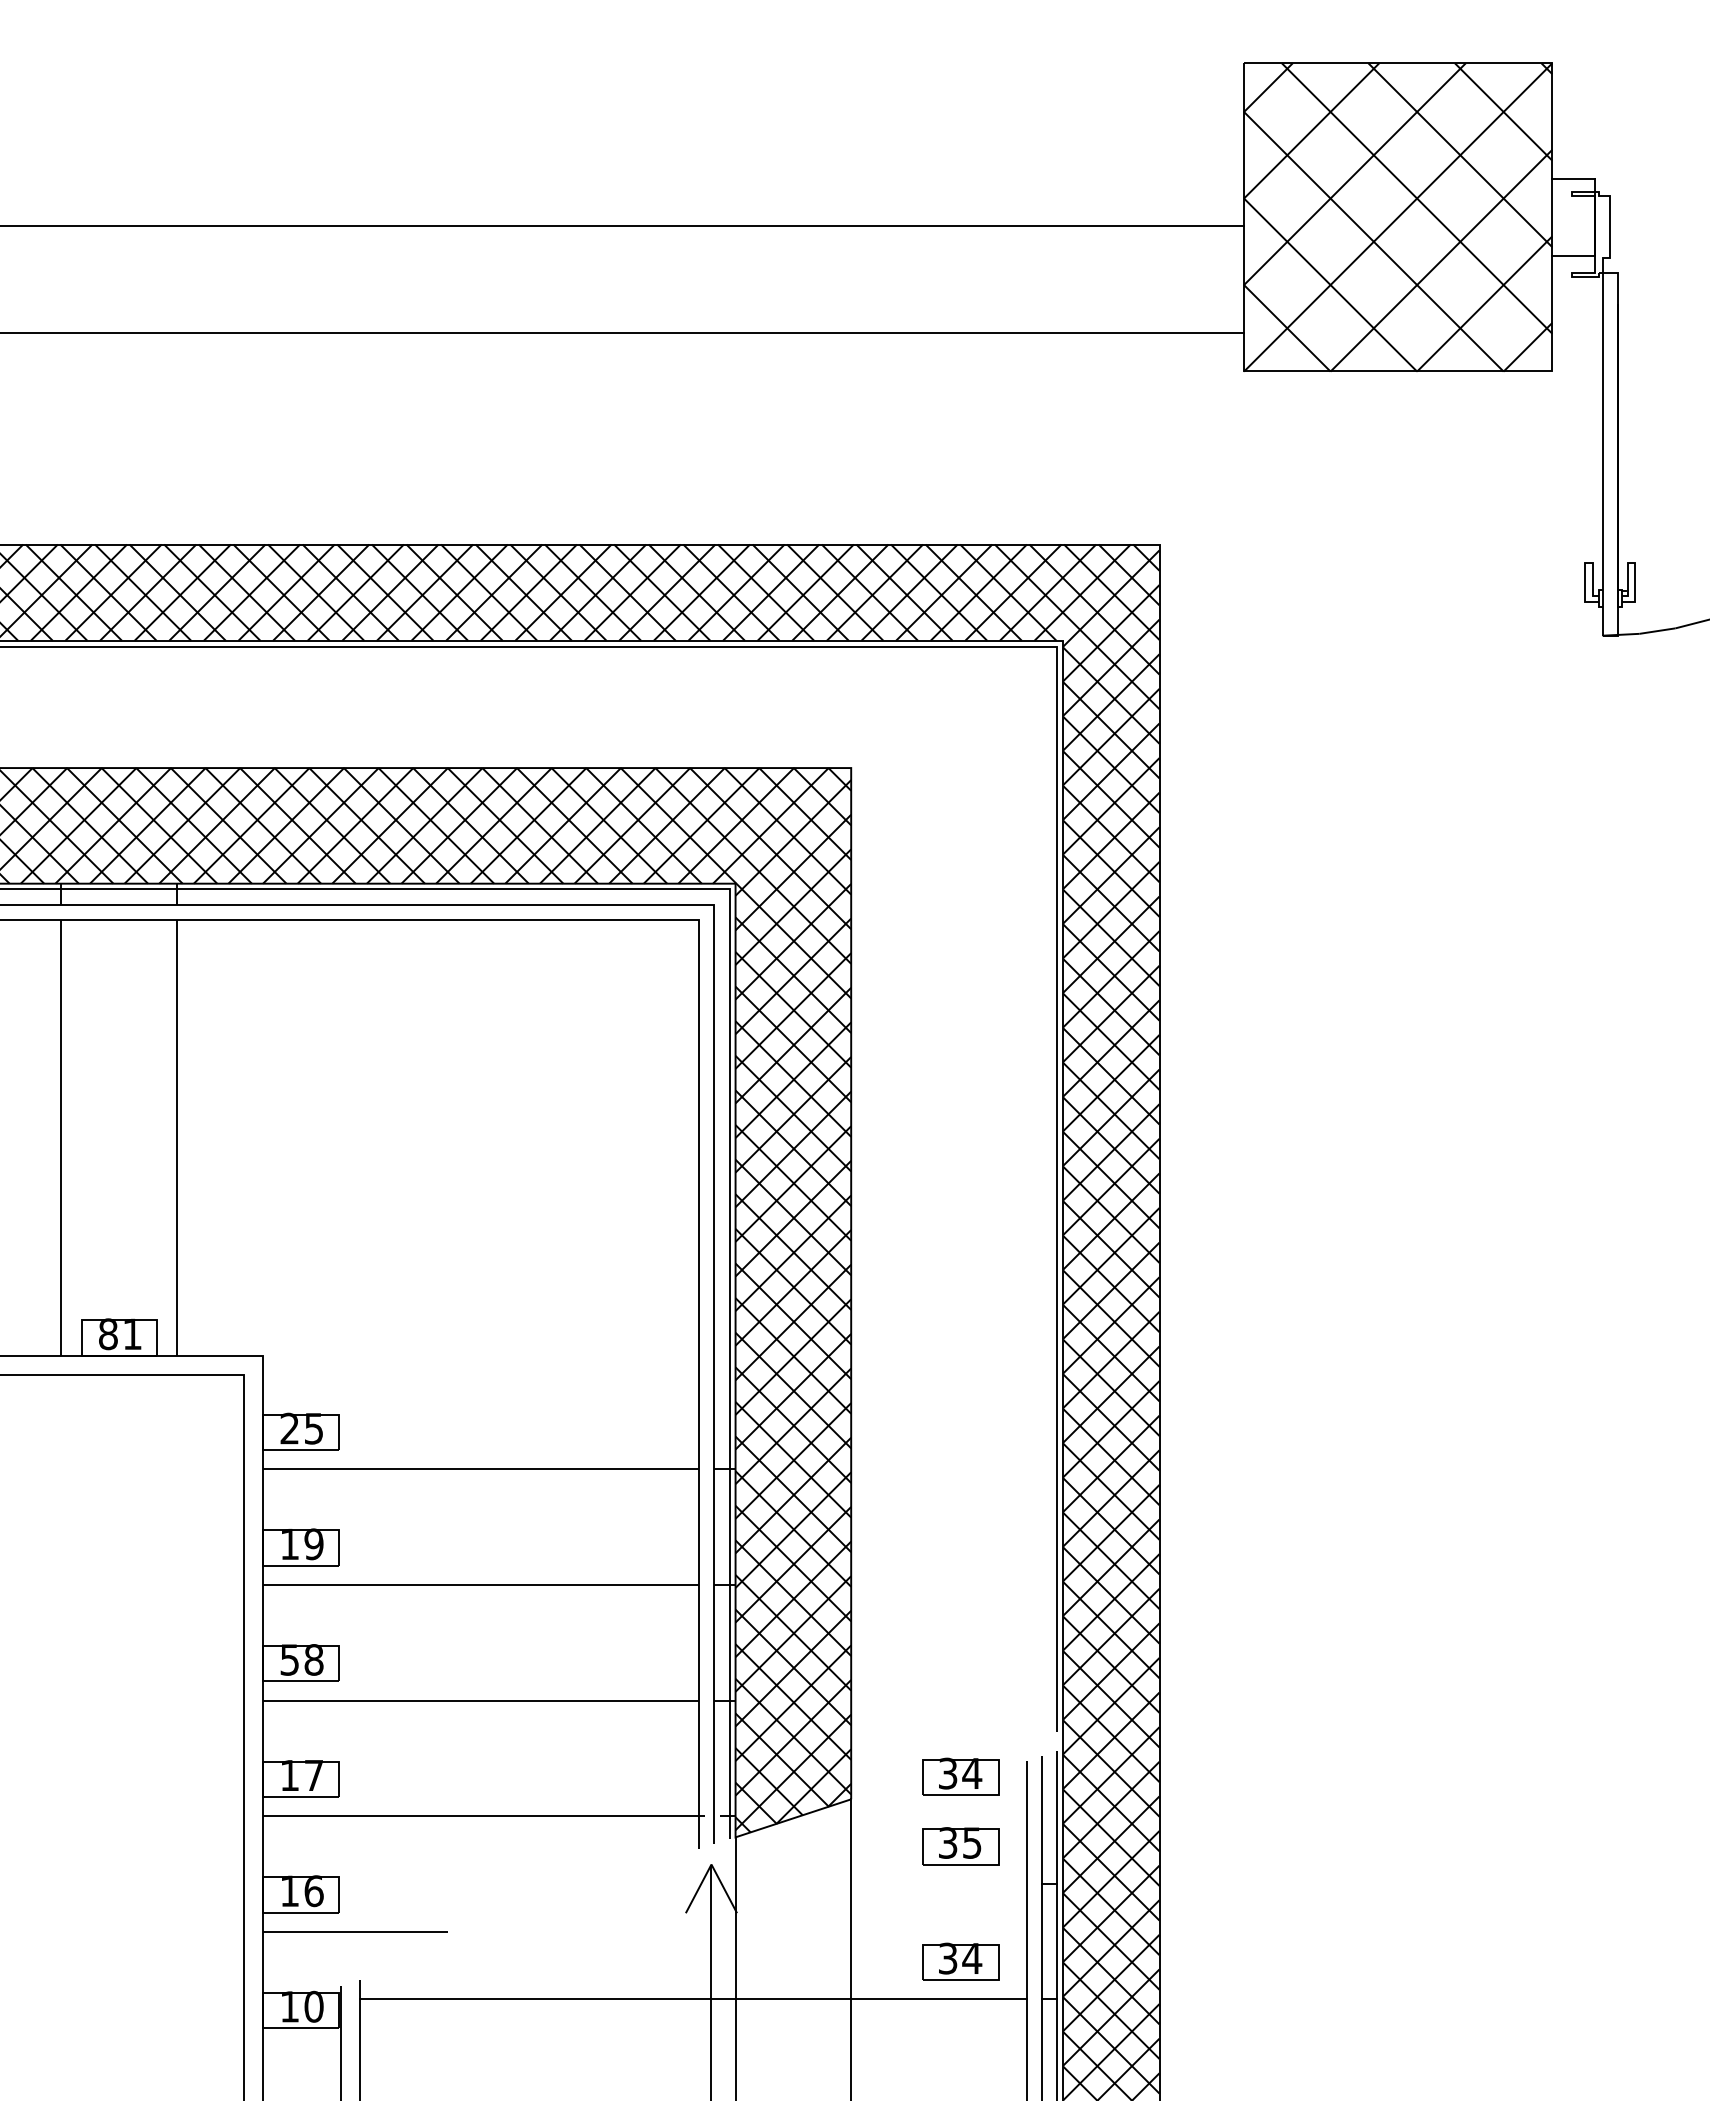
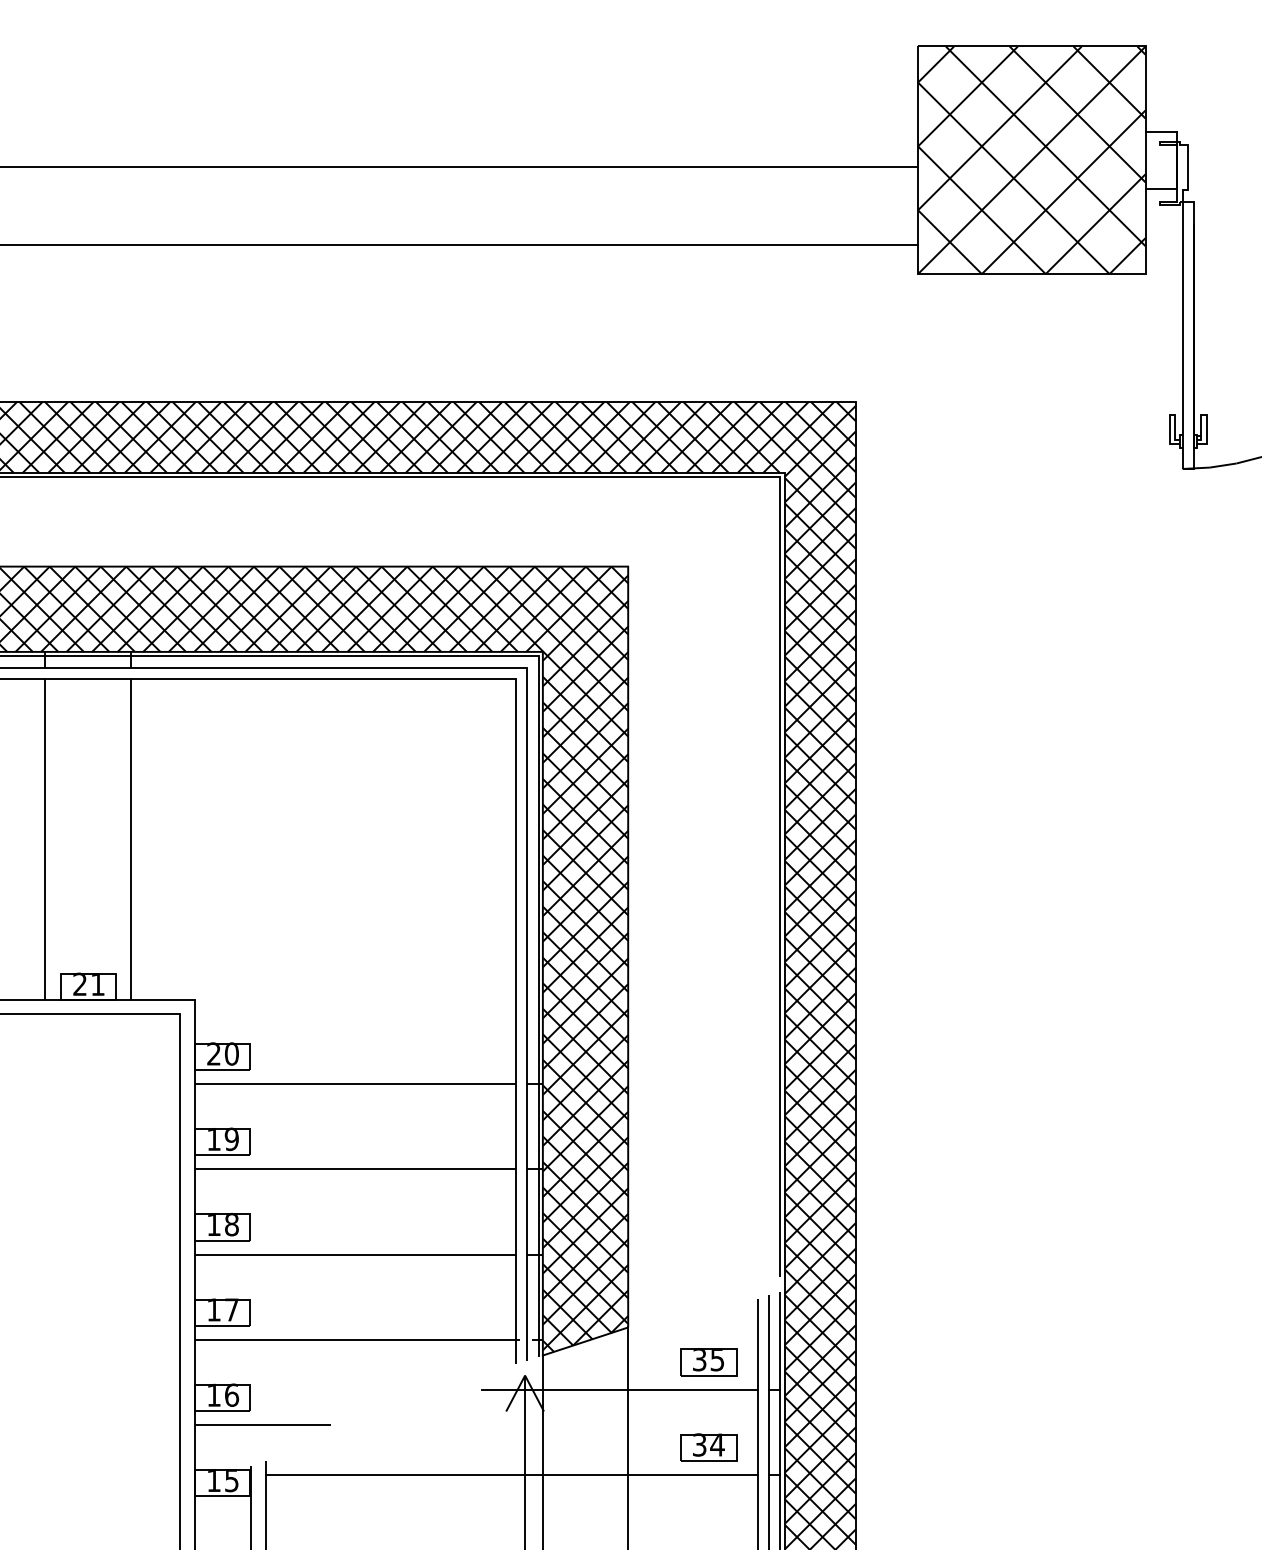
text: (108, 1334) -> (80, 984), 81 -> 21
text: (313, 1428) -> (231, 1053), 25 -> 20
text: (289, 1659) -> (213, 1224), 58 -> 18
part: (960, 1776) -> (708, 1310), removed
line: (839, 1883) -> (619, 1389), added
text: (313, 2006) -> (231, 1480), 10 -> 15

